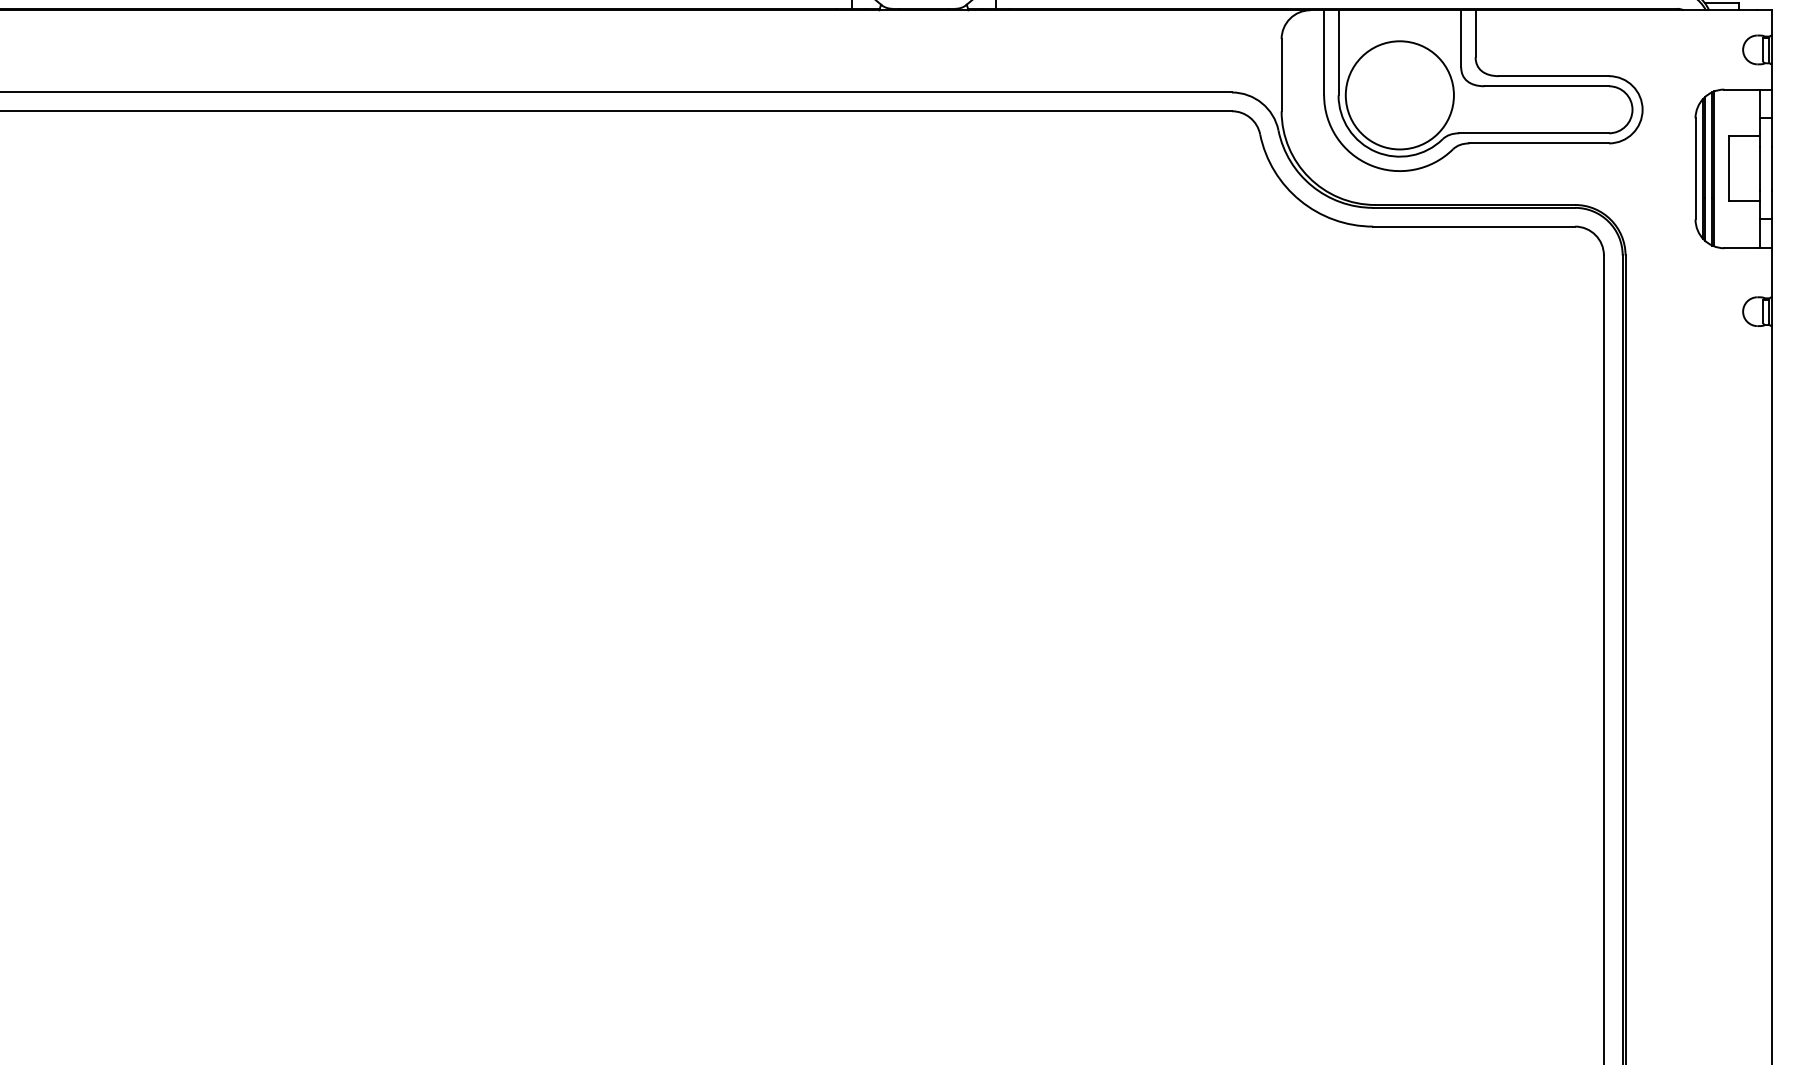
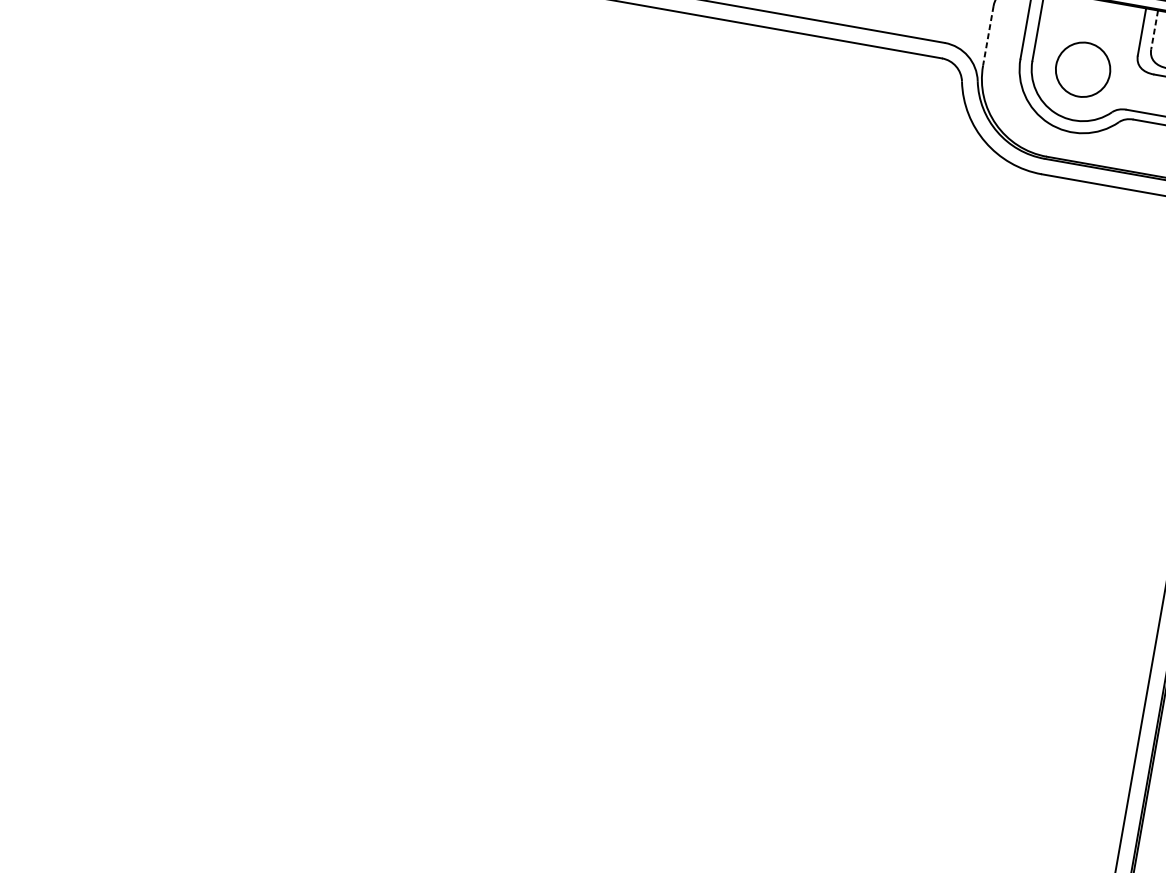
line: (1475, 33) -> (1154, 29), solid -> dashed
line: (1281, 75) -> (988, 36), solid -> dashed
circle: (1399, 95) -> (1082, 69), size x0.6

